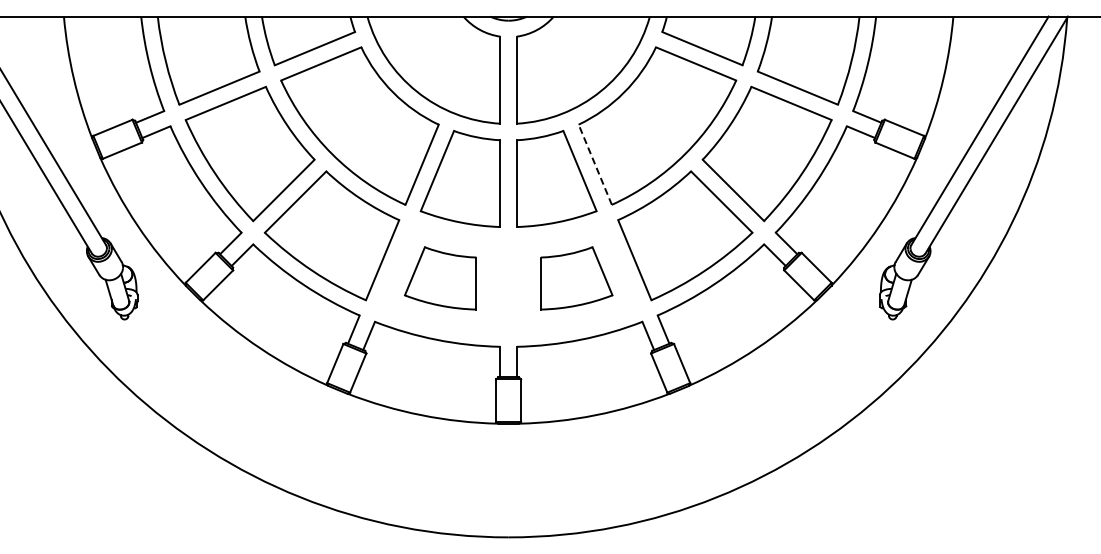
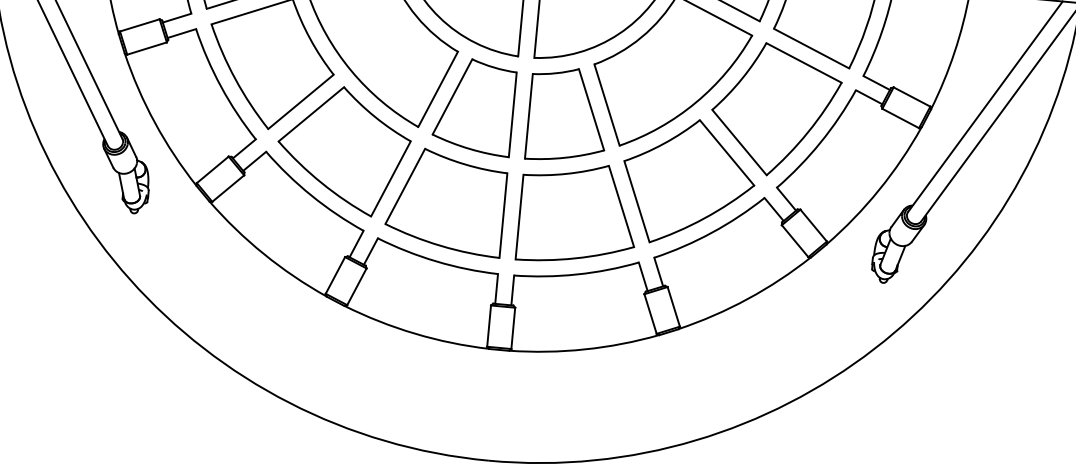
line: (595, 164) -> (607, 104), dashed -> solid
part: (440, 278) -> (445, 201), size x1.67
part: (576, 278) -> (578, 214), size x1.67

